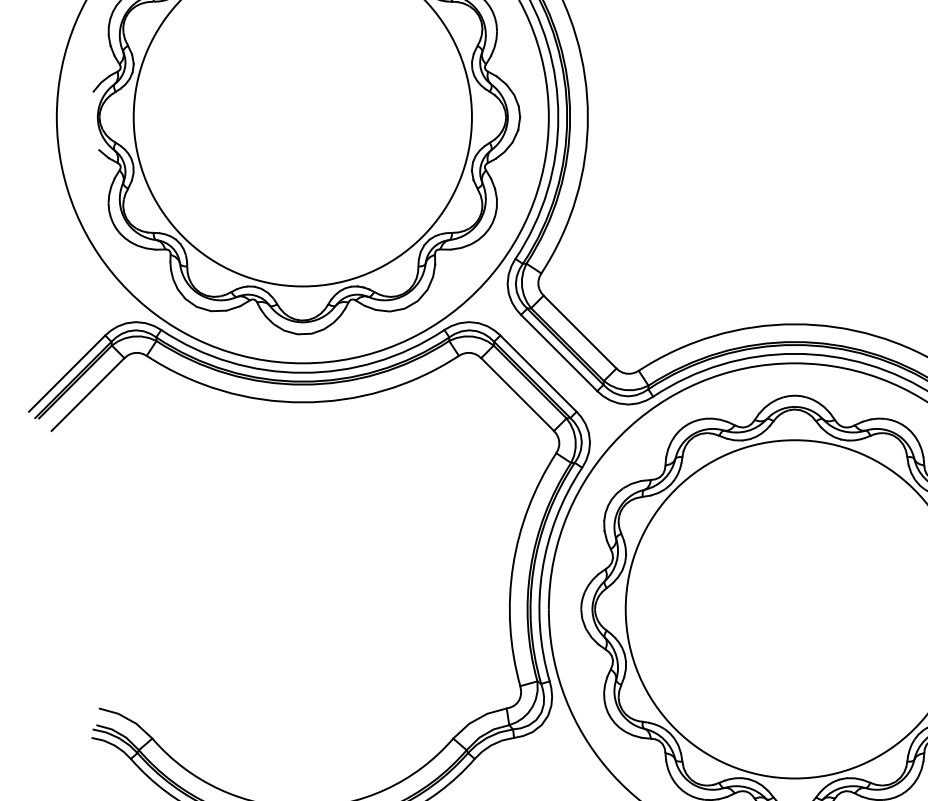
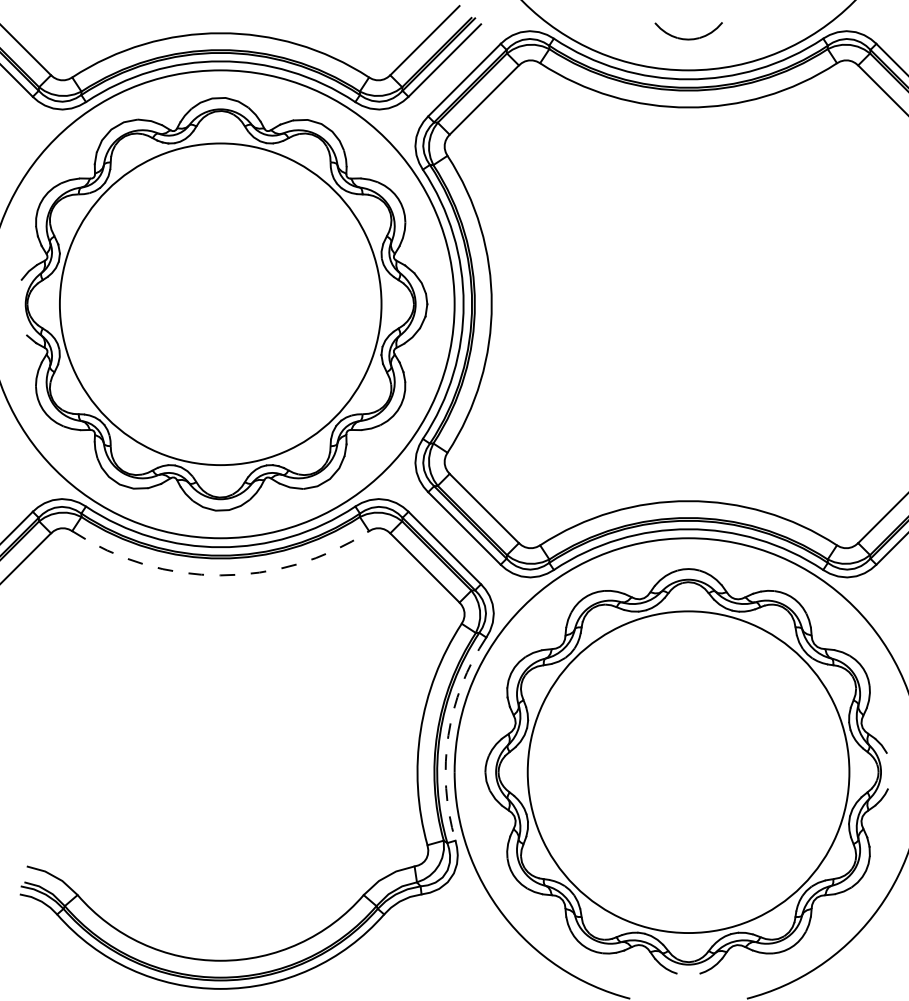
arc: (302, 402) -> (220, 575), solid -> dashed
arc: (542, 570) -> (448, 735), solid -> dashed

